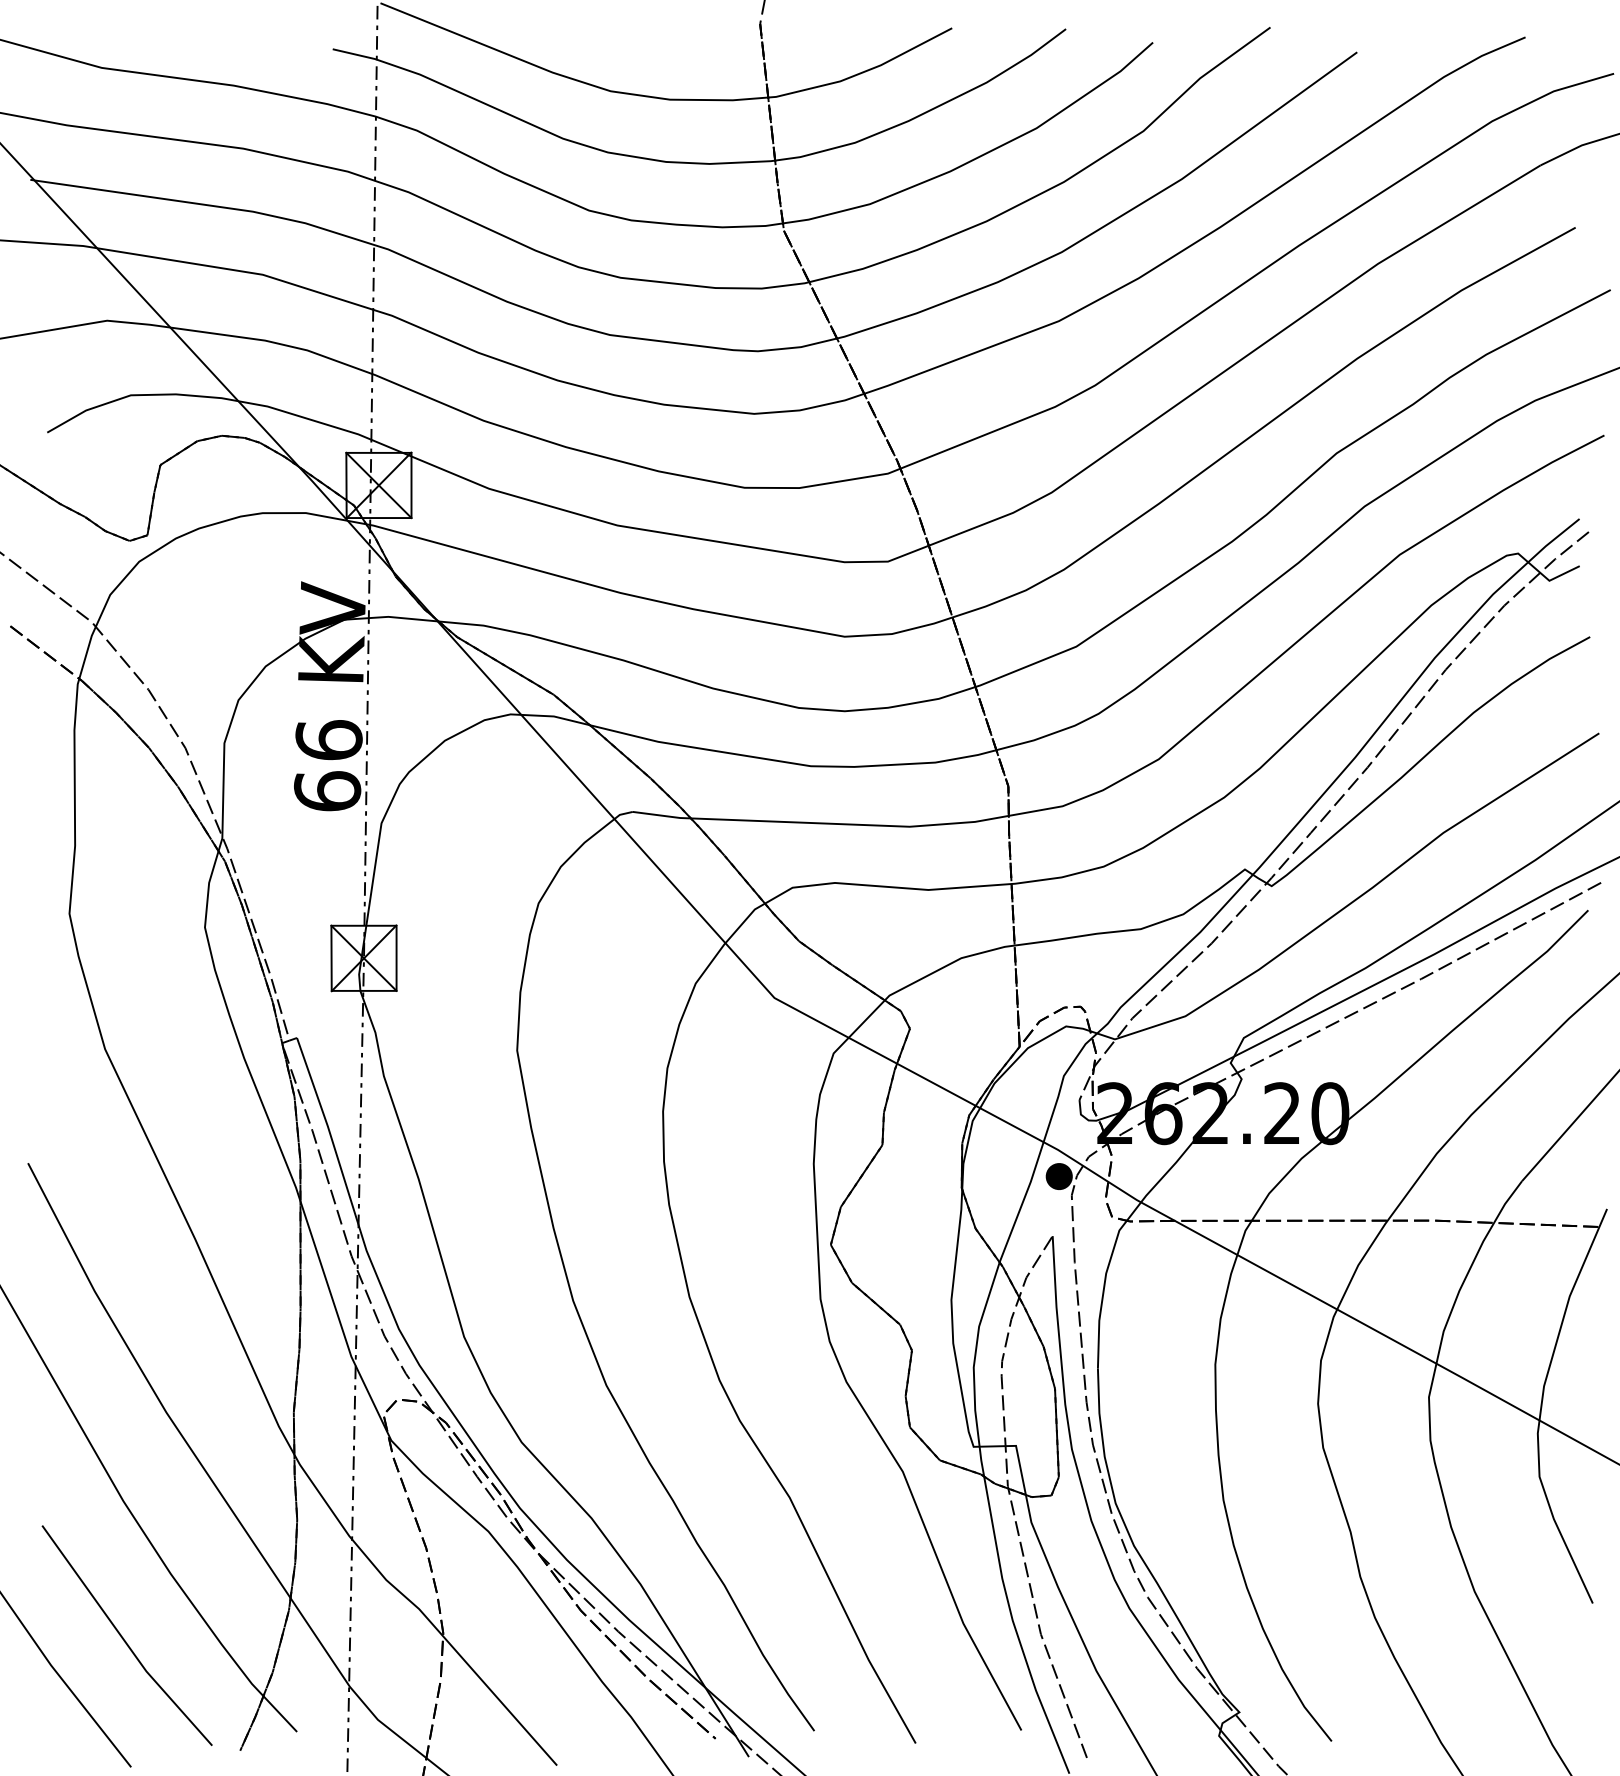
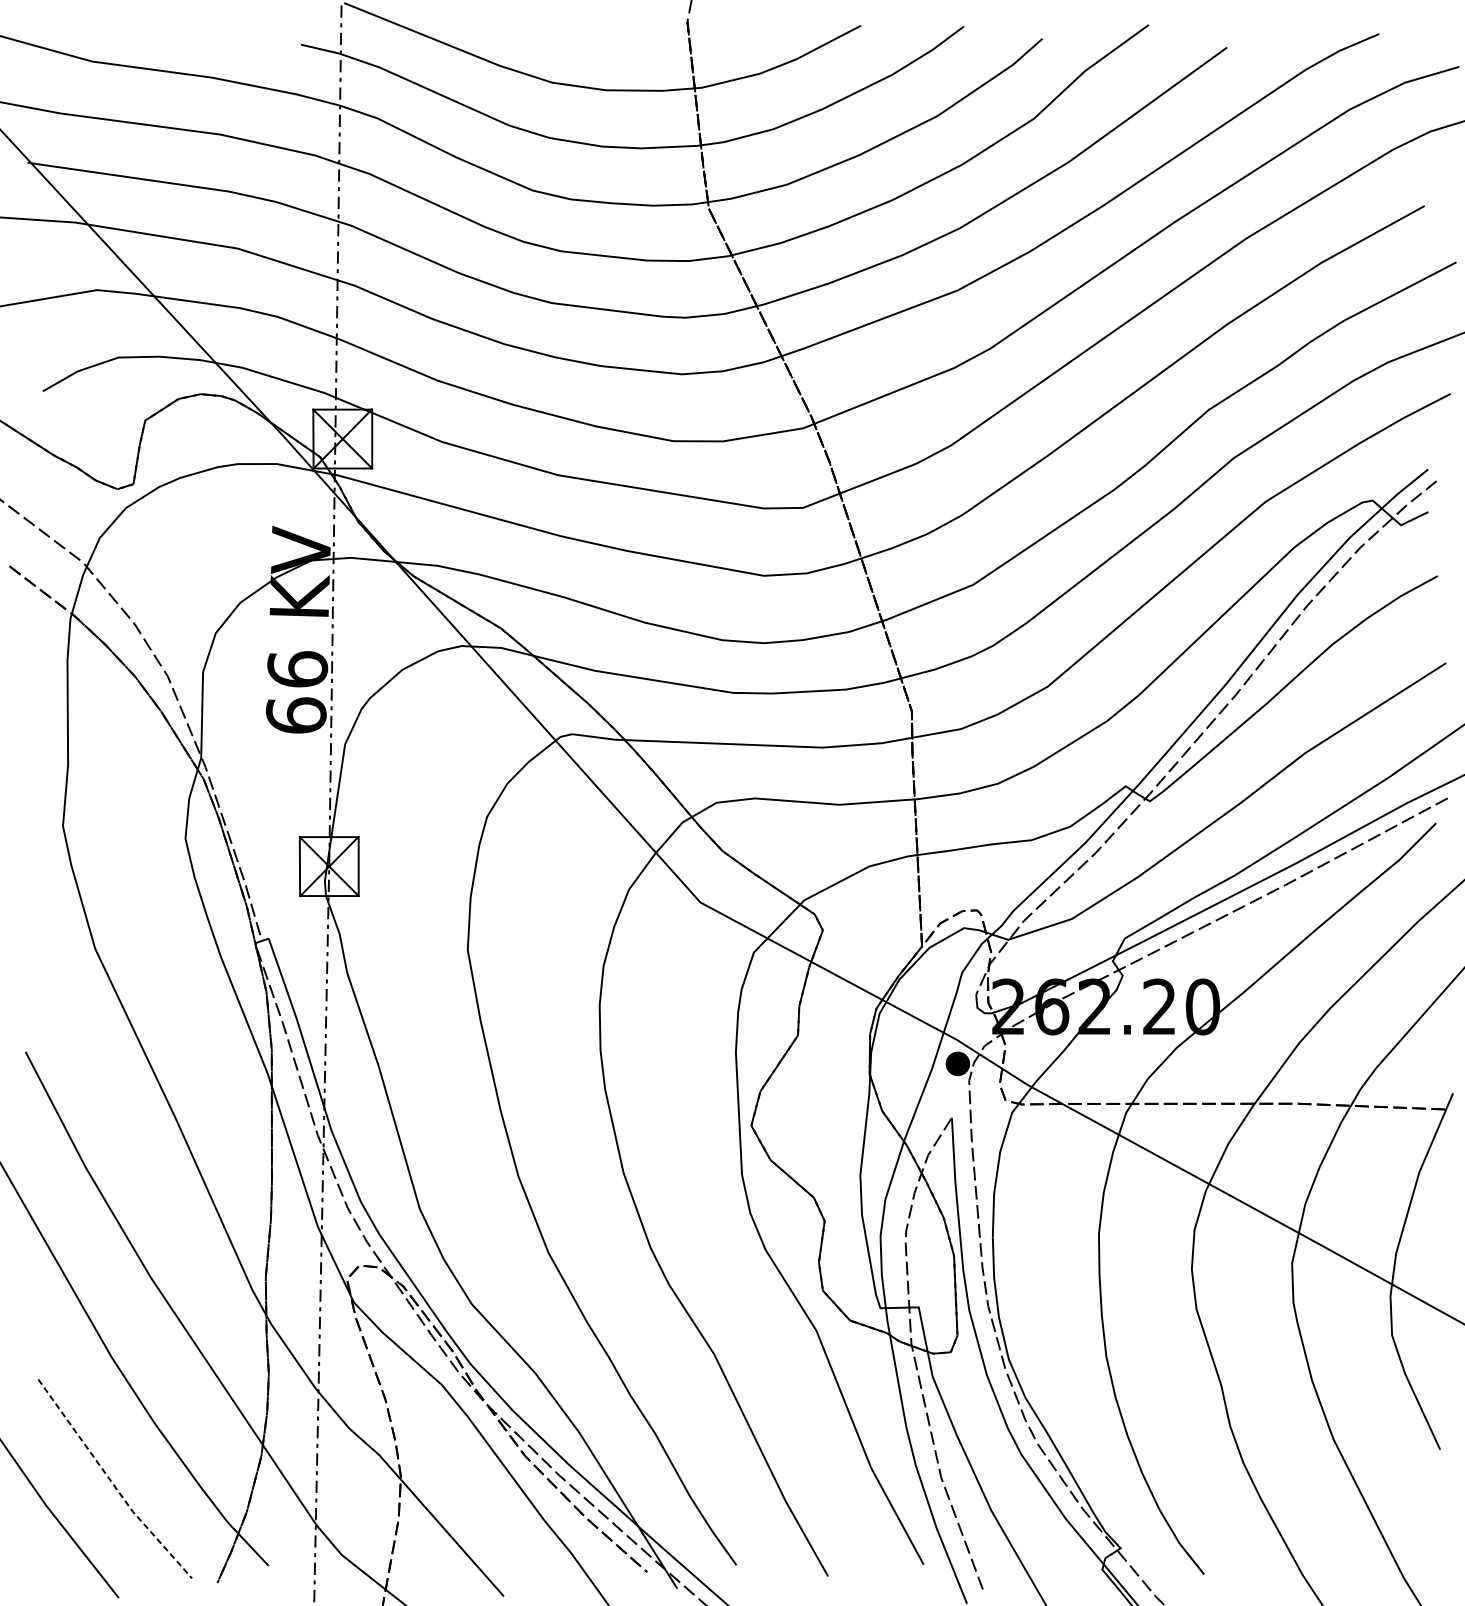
line: (123, 1639) -> (111, 1482), solid -> dashed

